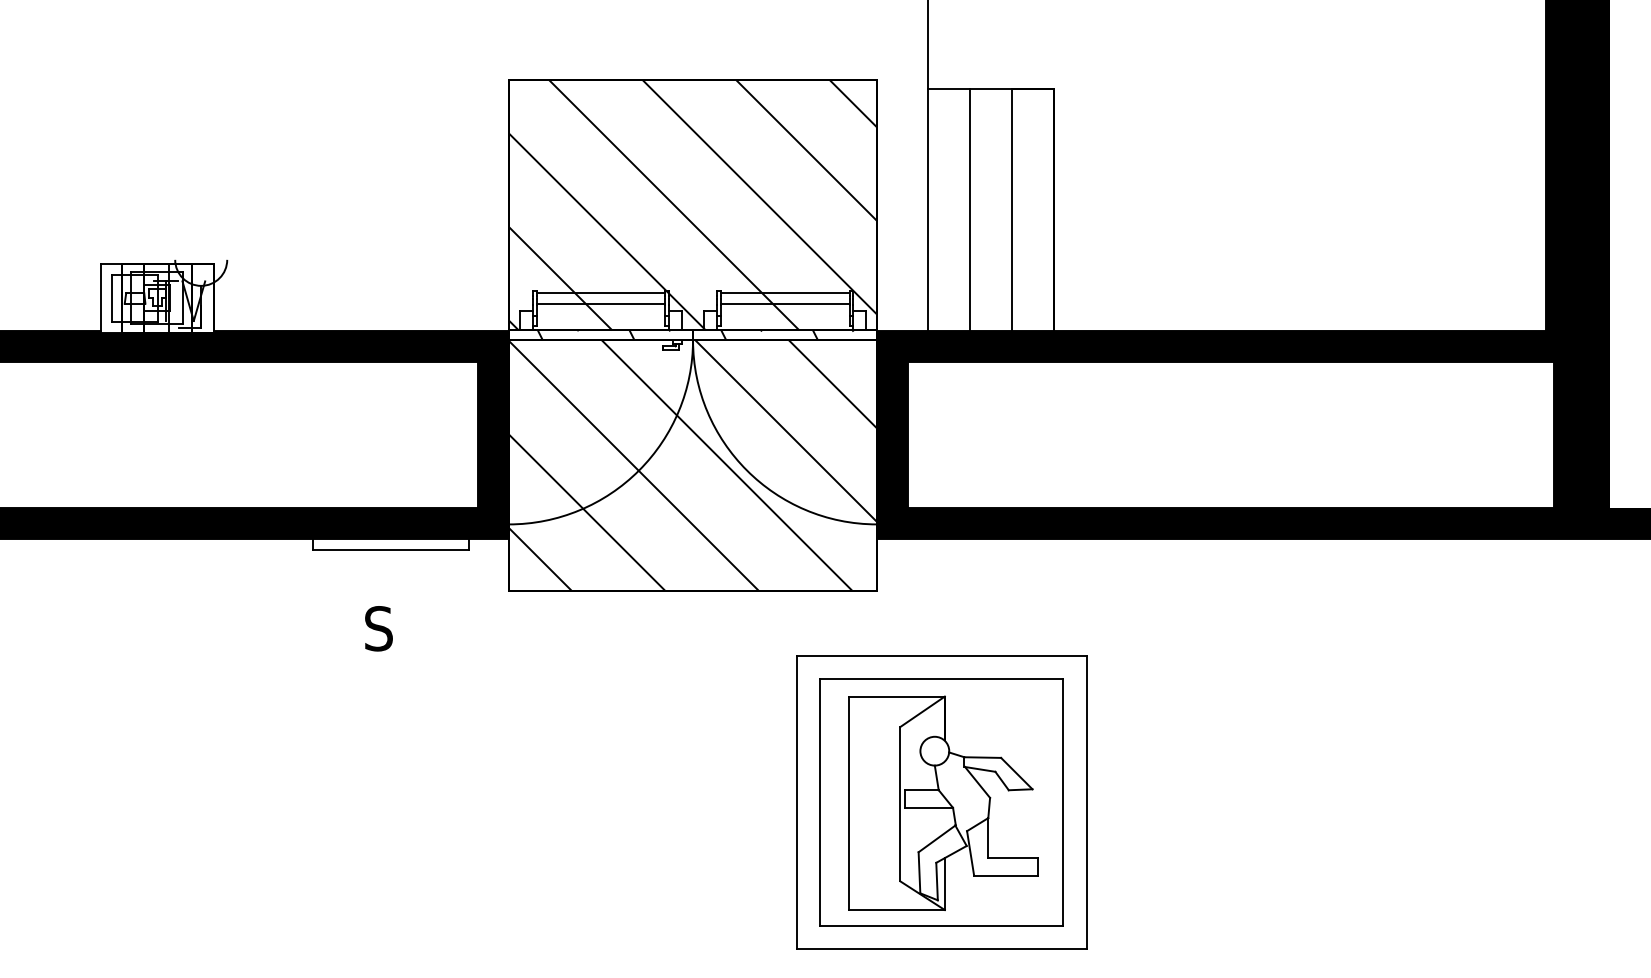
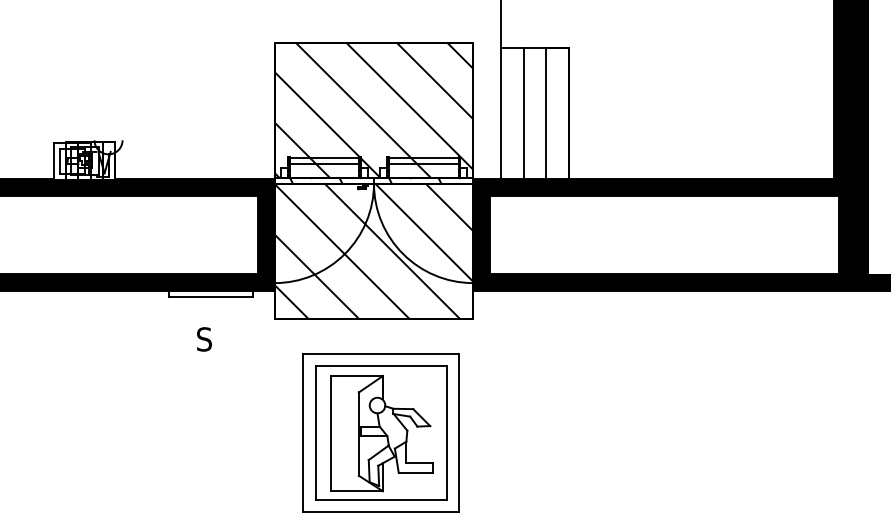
part: (940, 801) -> (380, 432), moved

